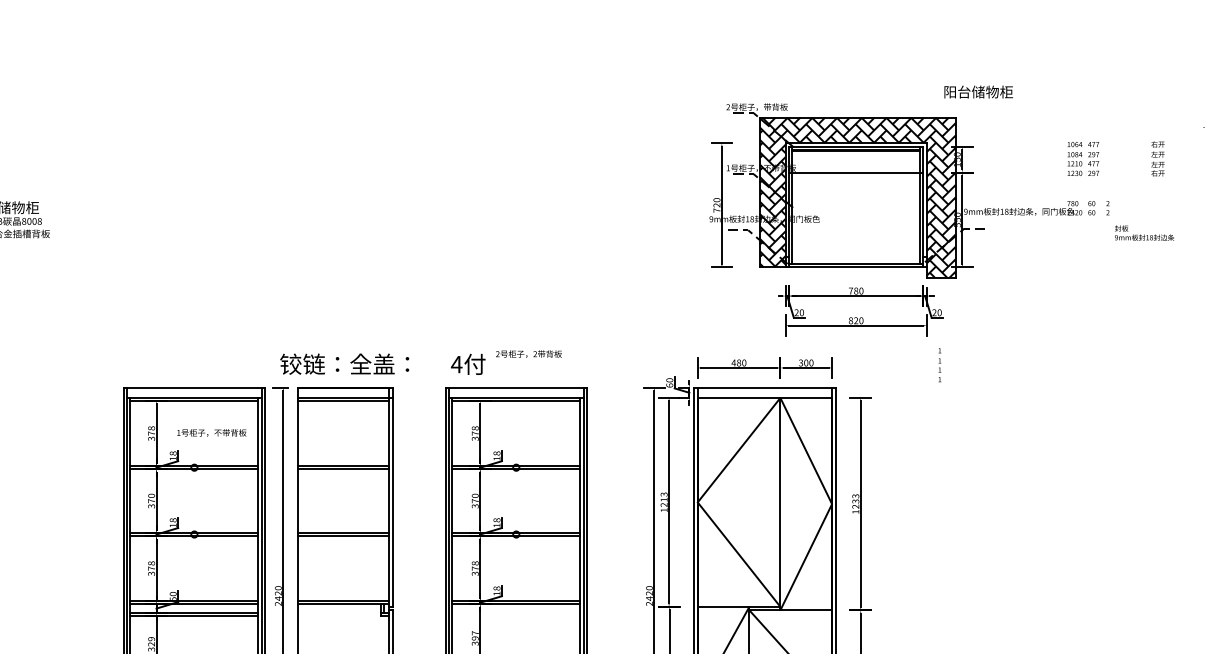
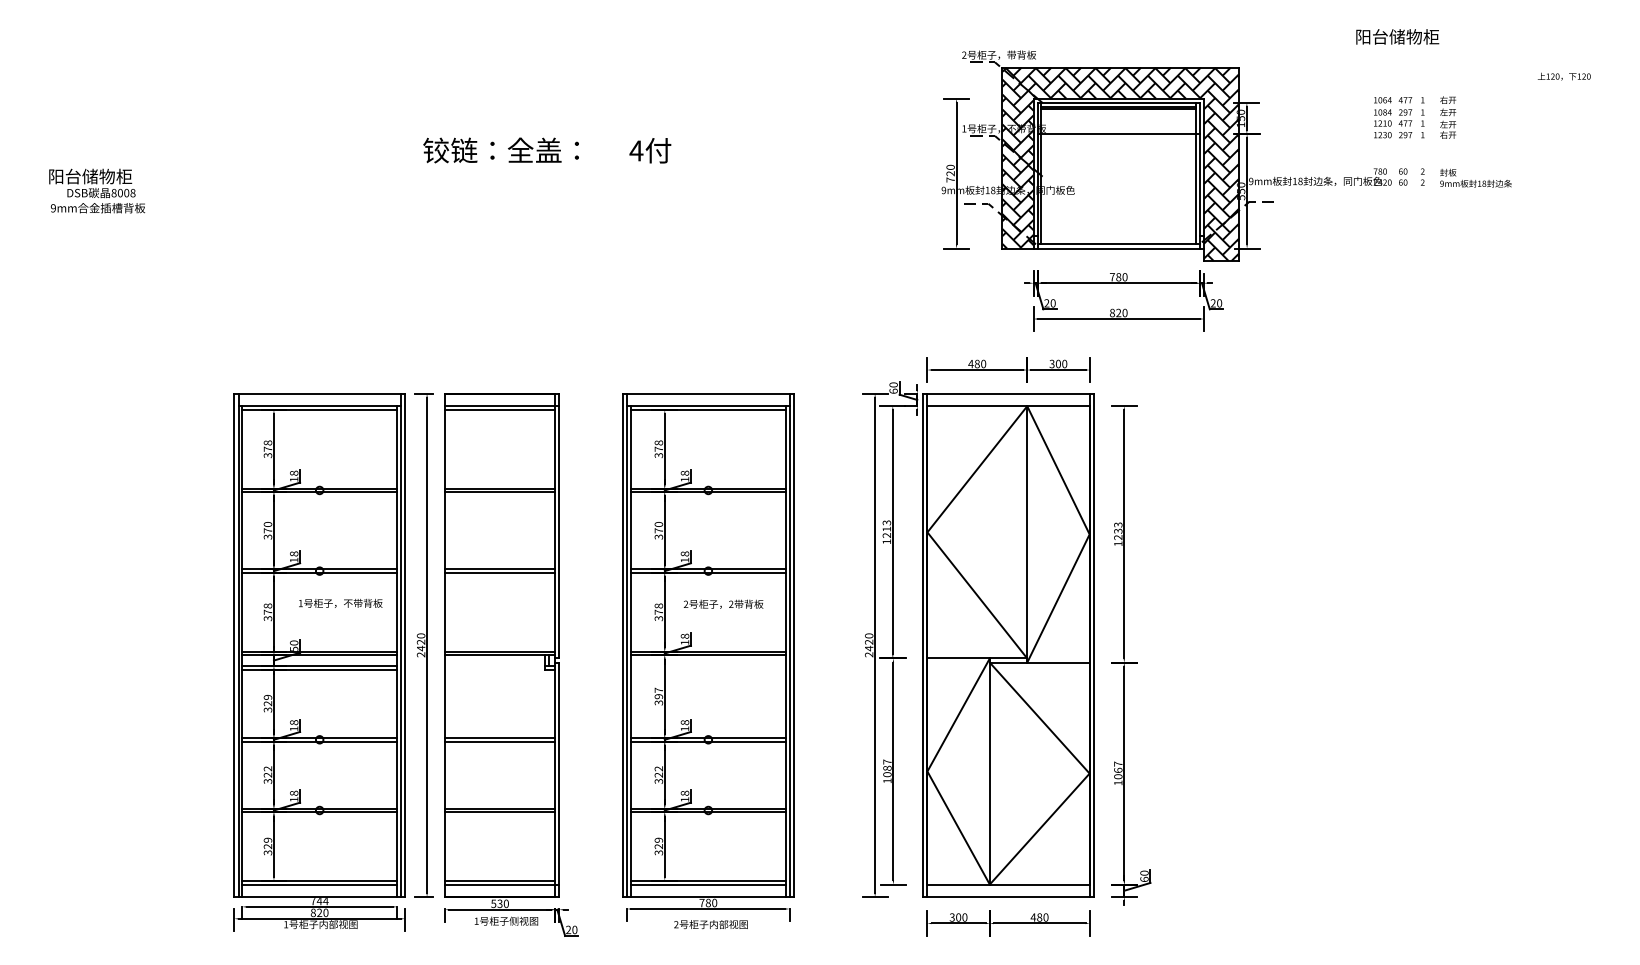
text: (978, 91) -> (1397, 36), moved
text: (1158, 158) -> (1448, 117), moved
text: (1144, 232) -> (1475, 177), moved
text: (528, 353) -> (723, 603), moved
text: (383, 364) -> (547, 150), moved
text: (939, 365) -> (1422, 117), moved
text: (211, 432) -> (340, 602), moved

